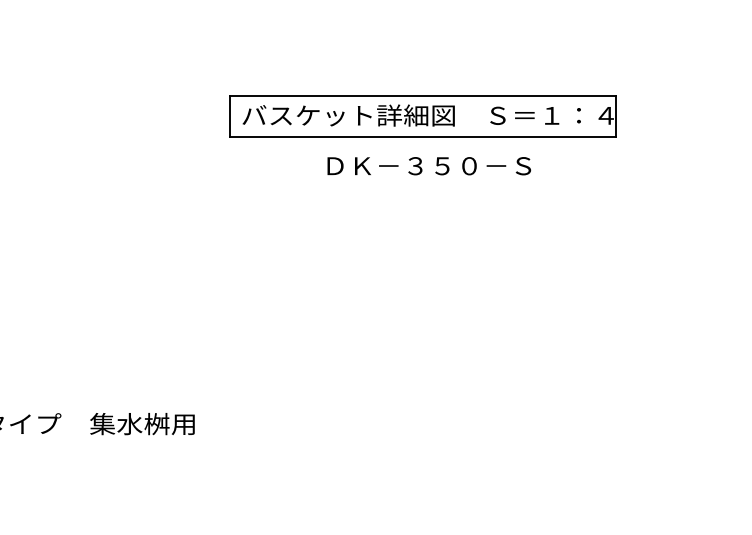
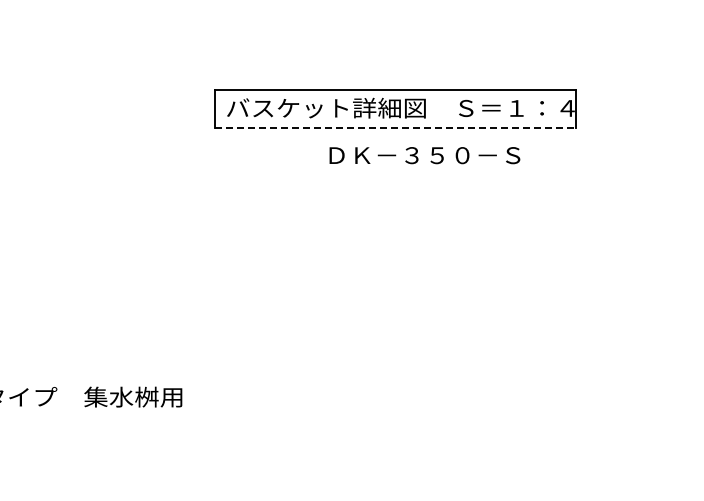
line: (422, 137) -> (395, 128), solid -> dashed
text: (428, 166) -> (424, 155), moved

